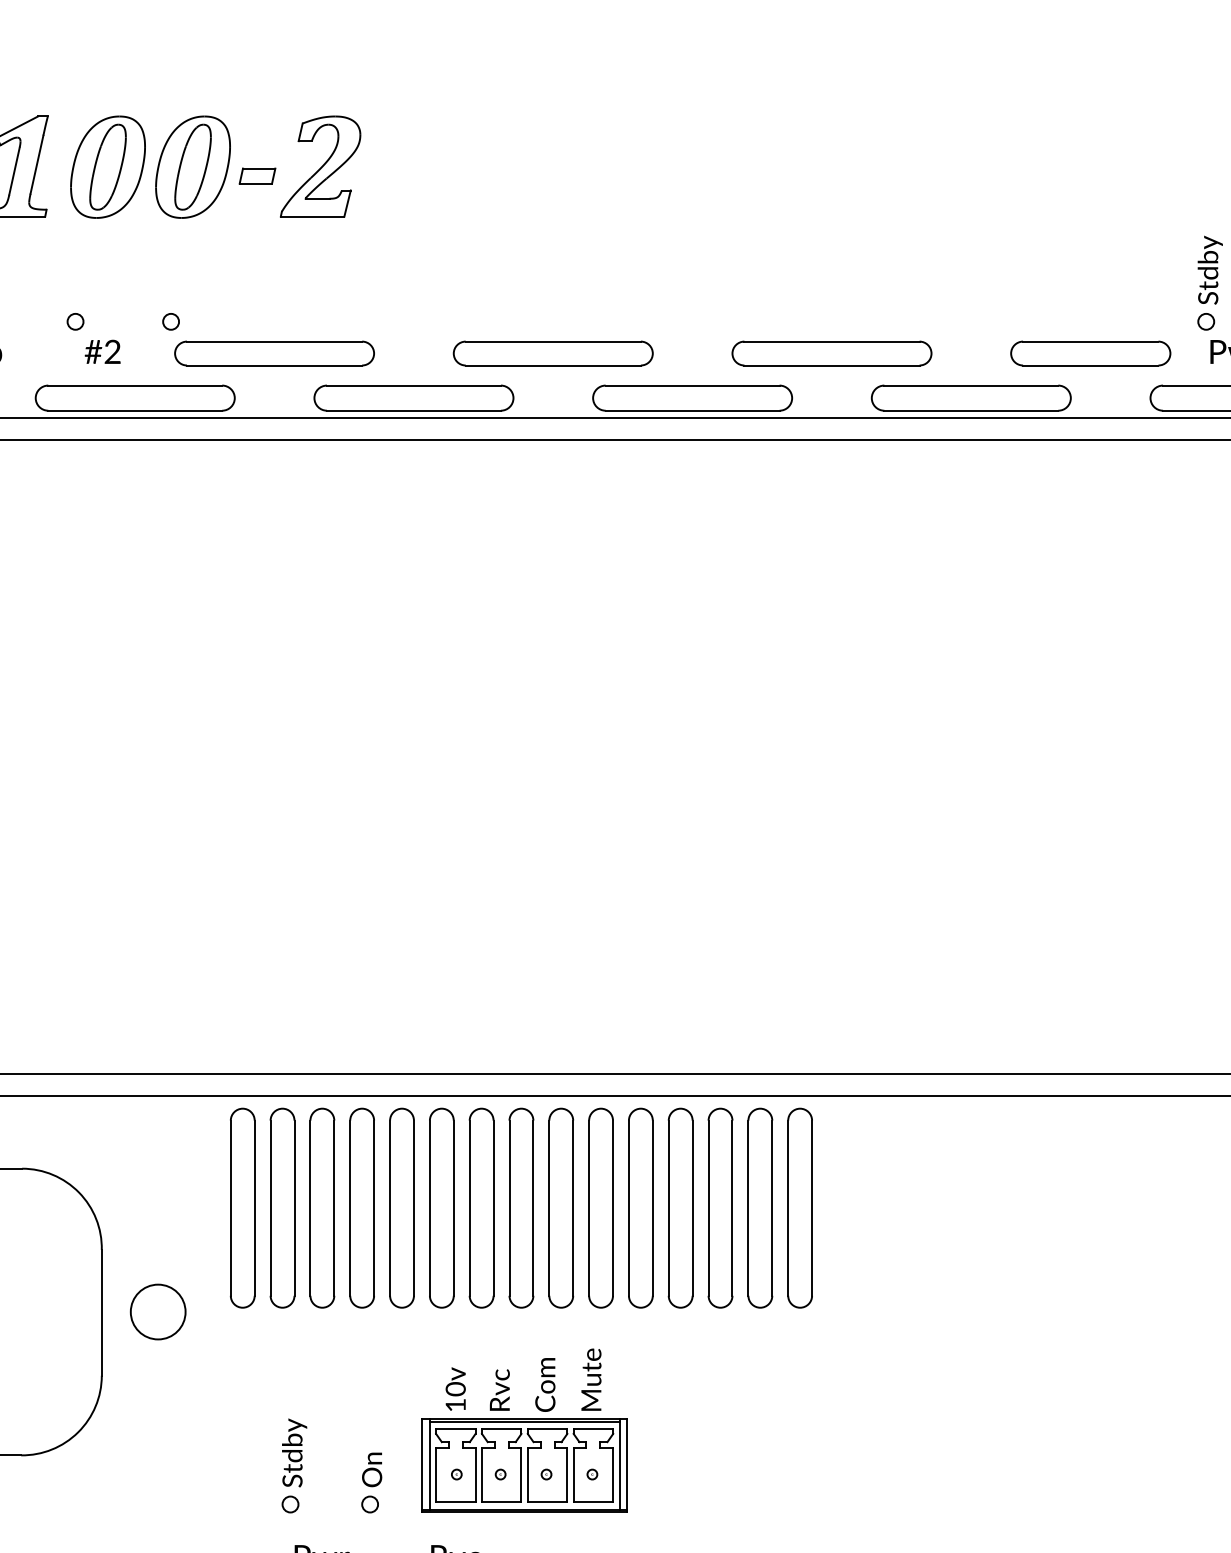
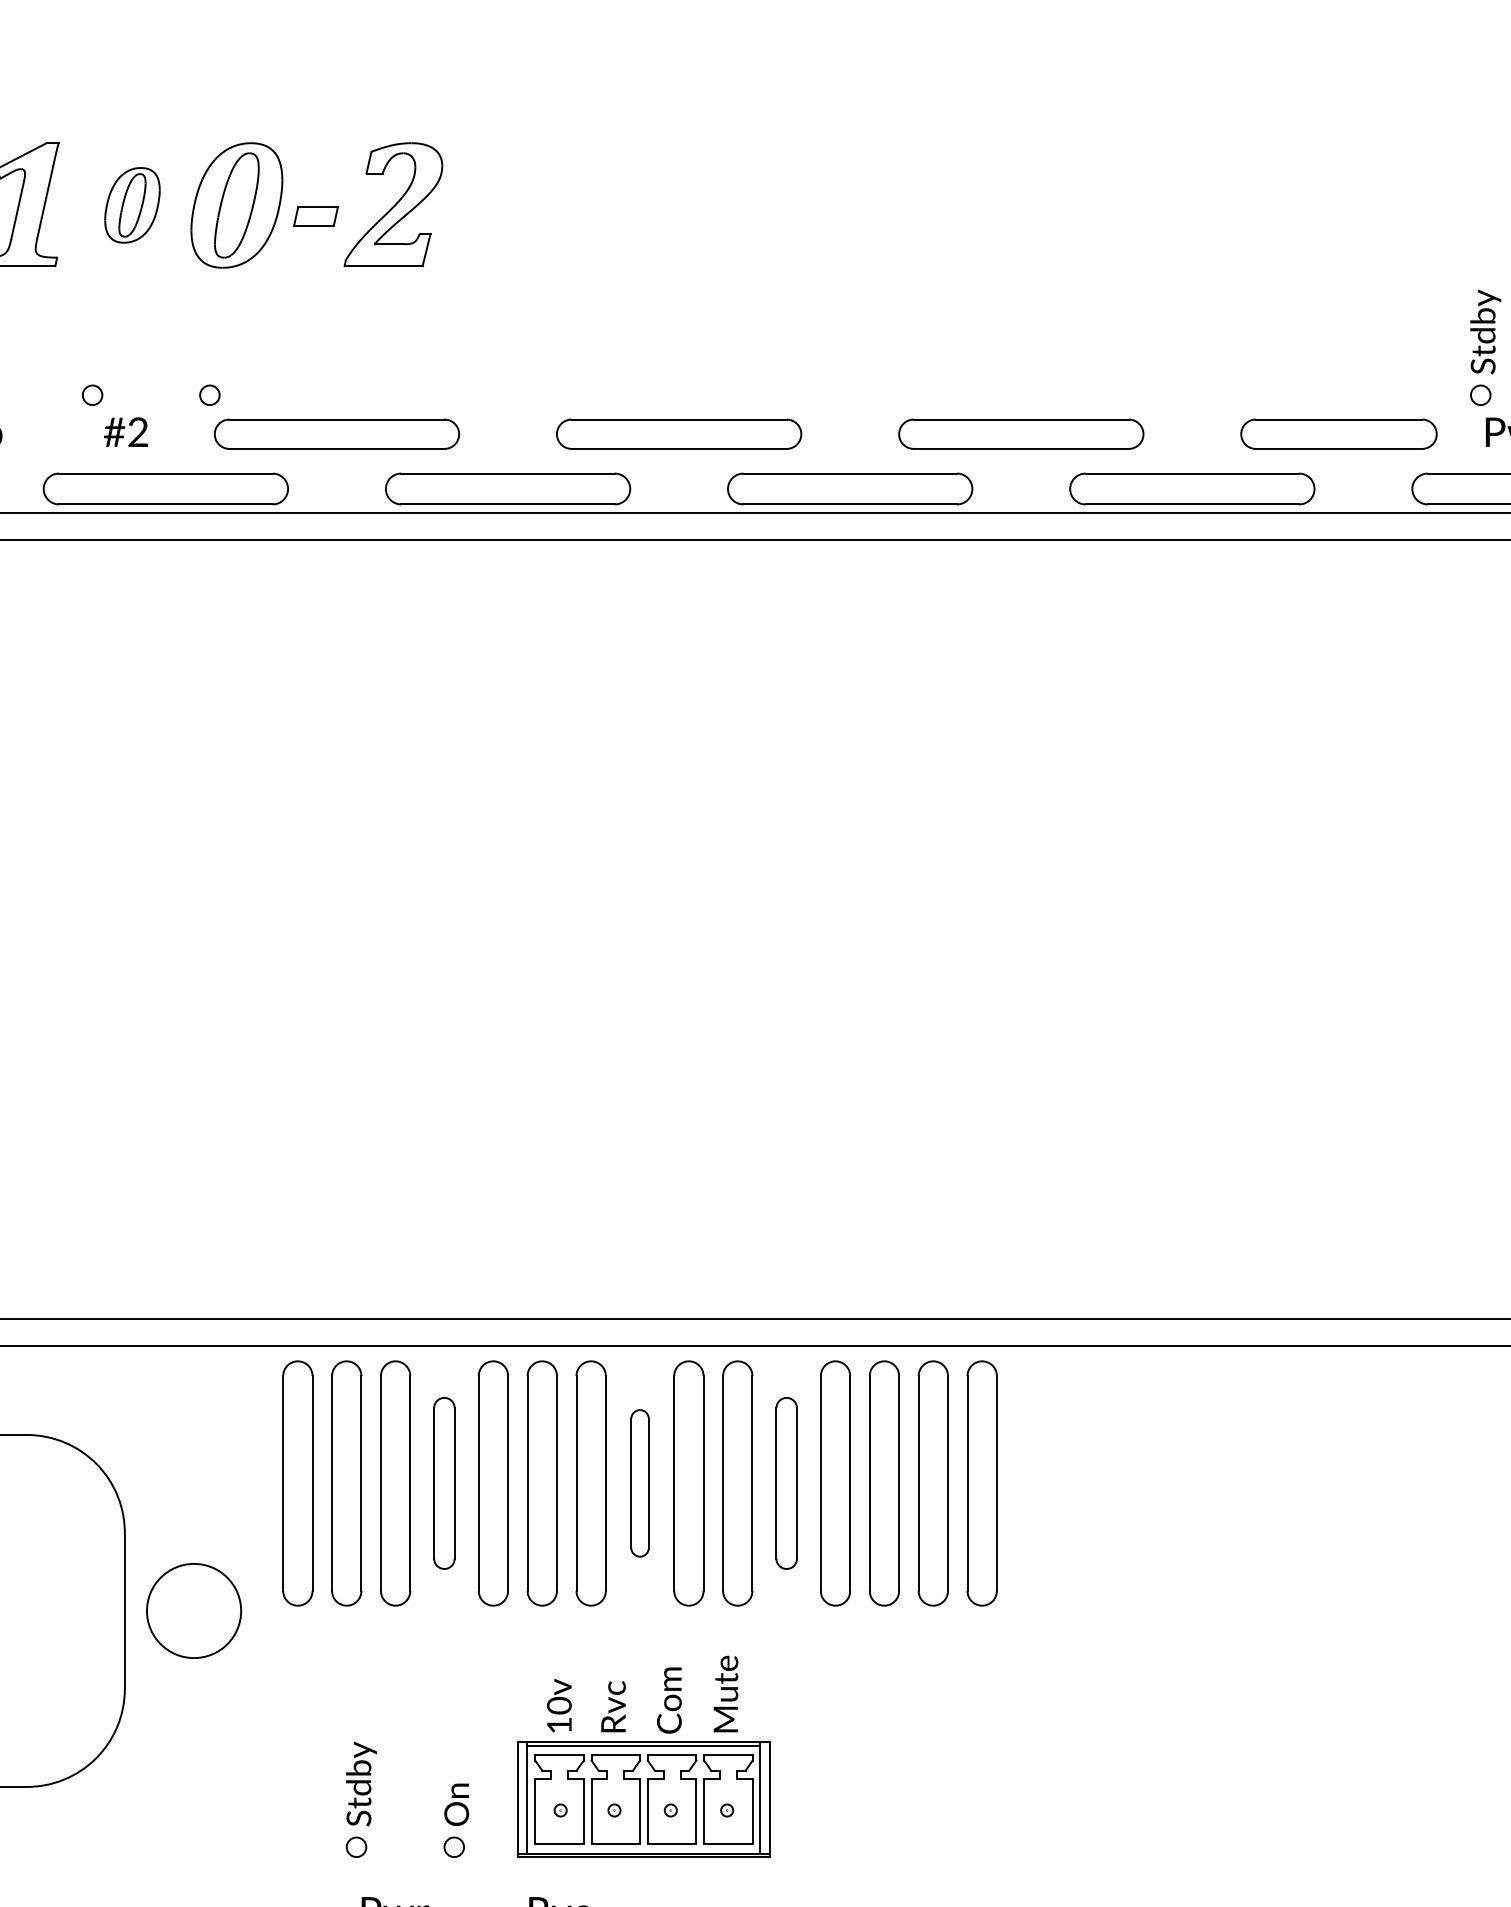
part: (107, 166) -> (131, 204), size x0.6
part: (361, 1207) -> (443, 1482), size x0.7
part: (521, 1207) -> (640, 1482), size x0.6
part: (640, 1207) -> (786, 1482), size x0.7
circle: (157, 1311) -> (193, 1610), size x1.4

